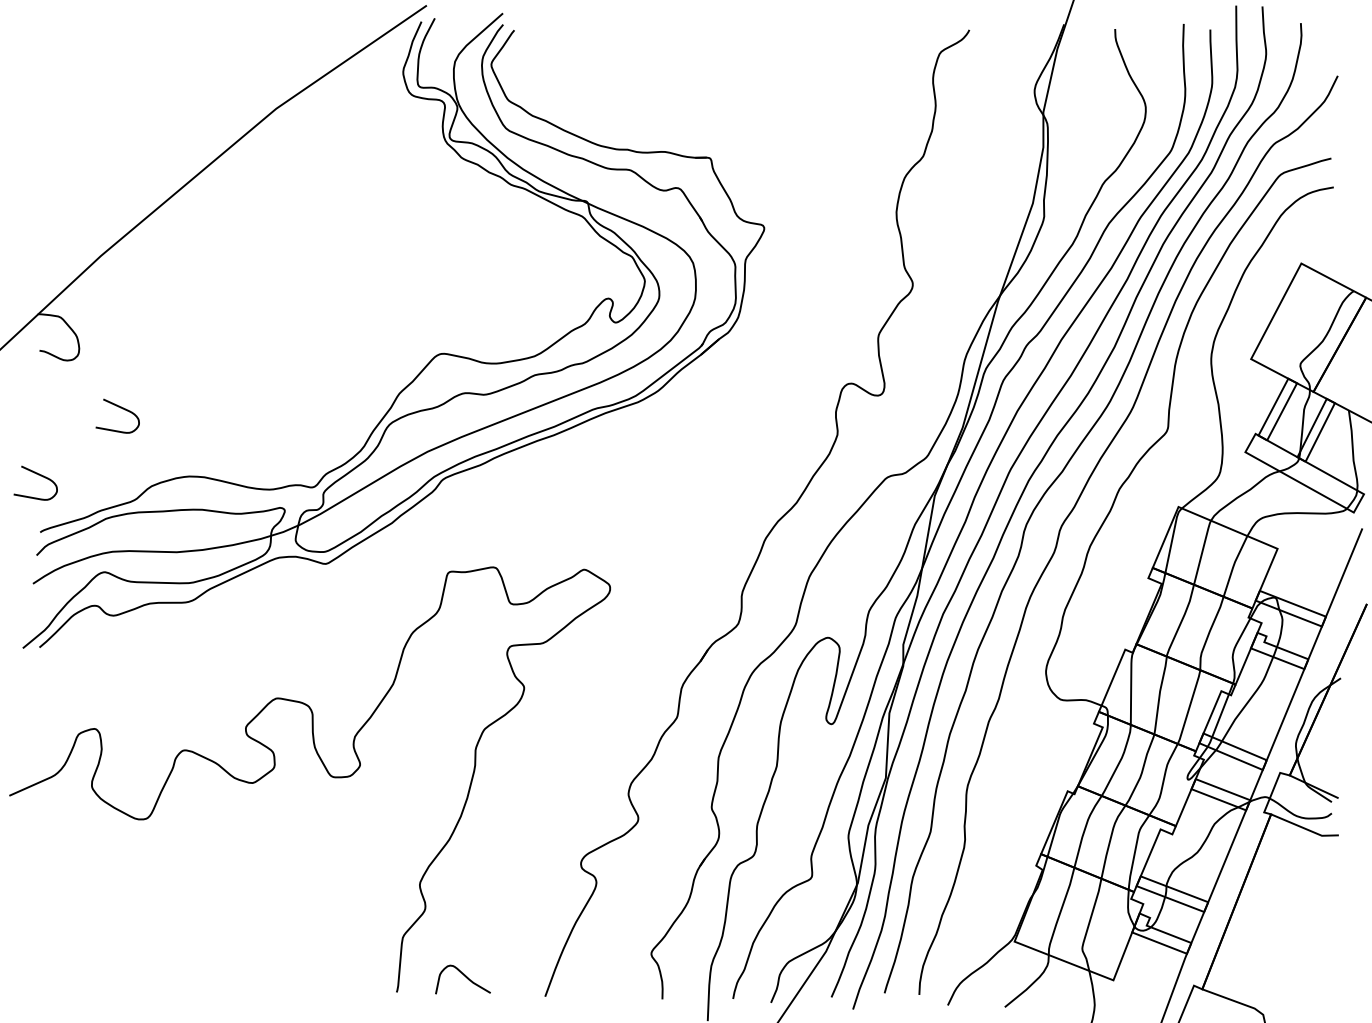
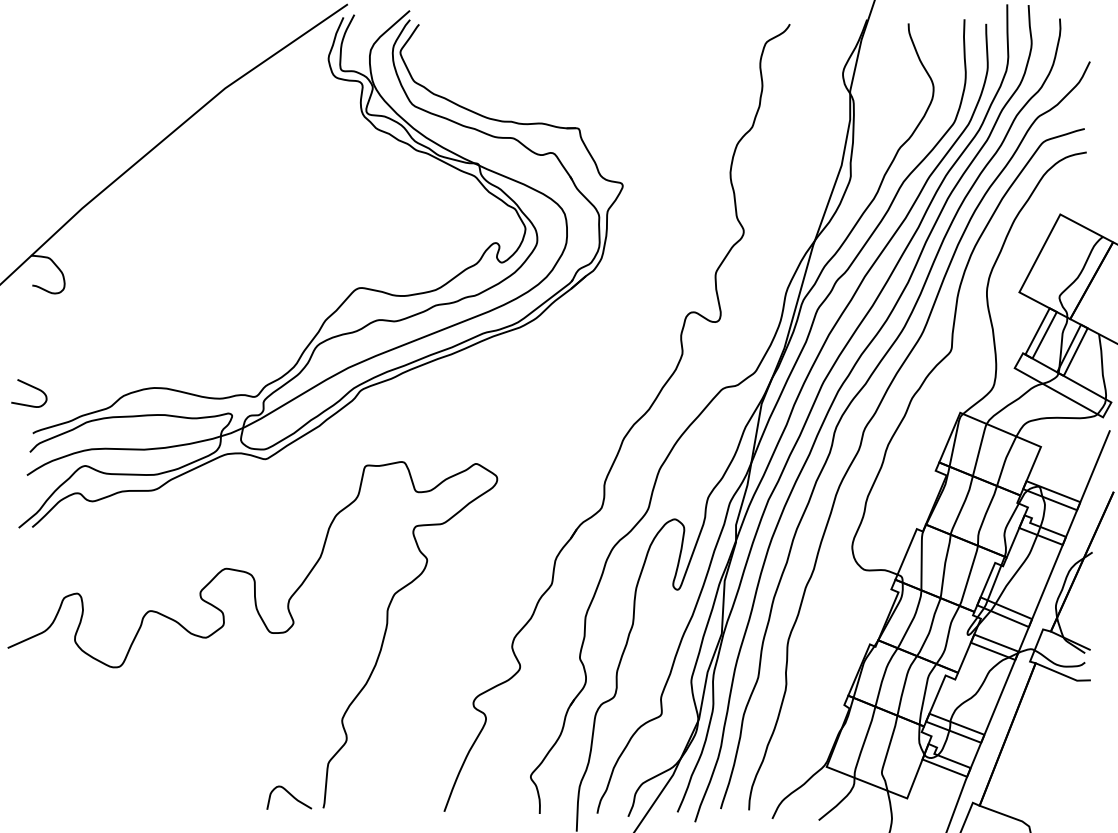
curve: (120, 408) -> (98, 332), removed
curve: (464, 976) -> (290, 795), moved

